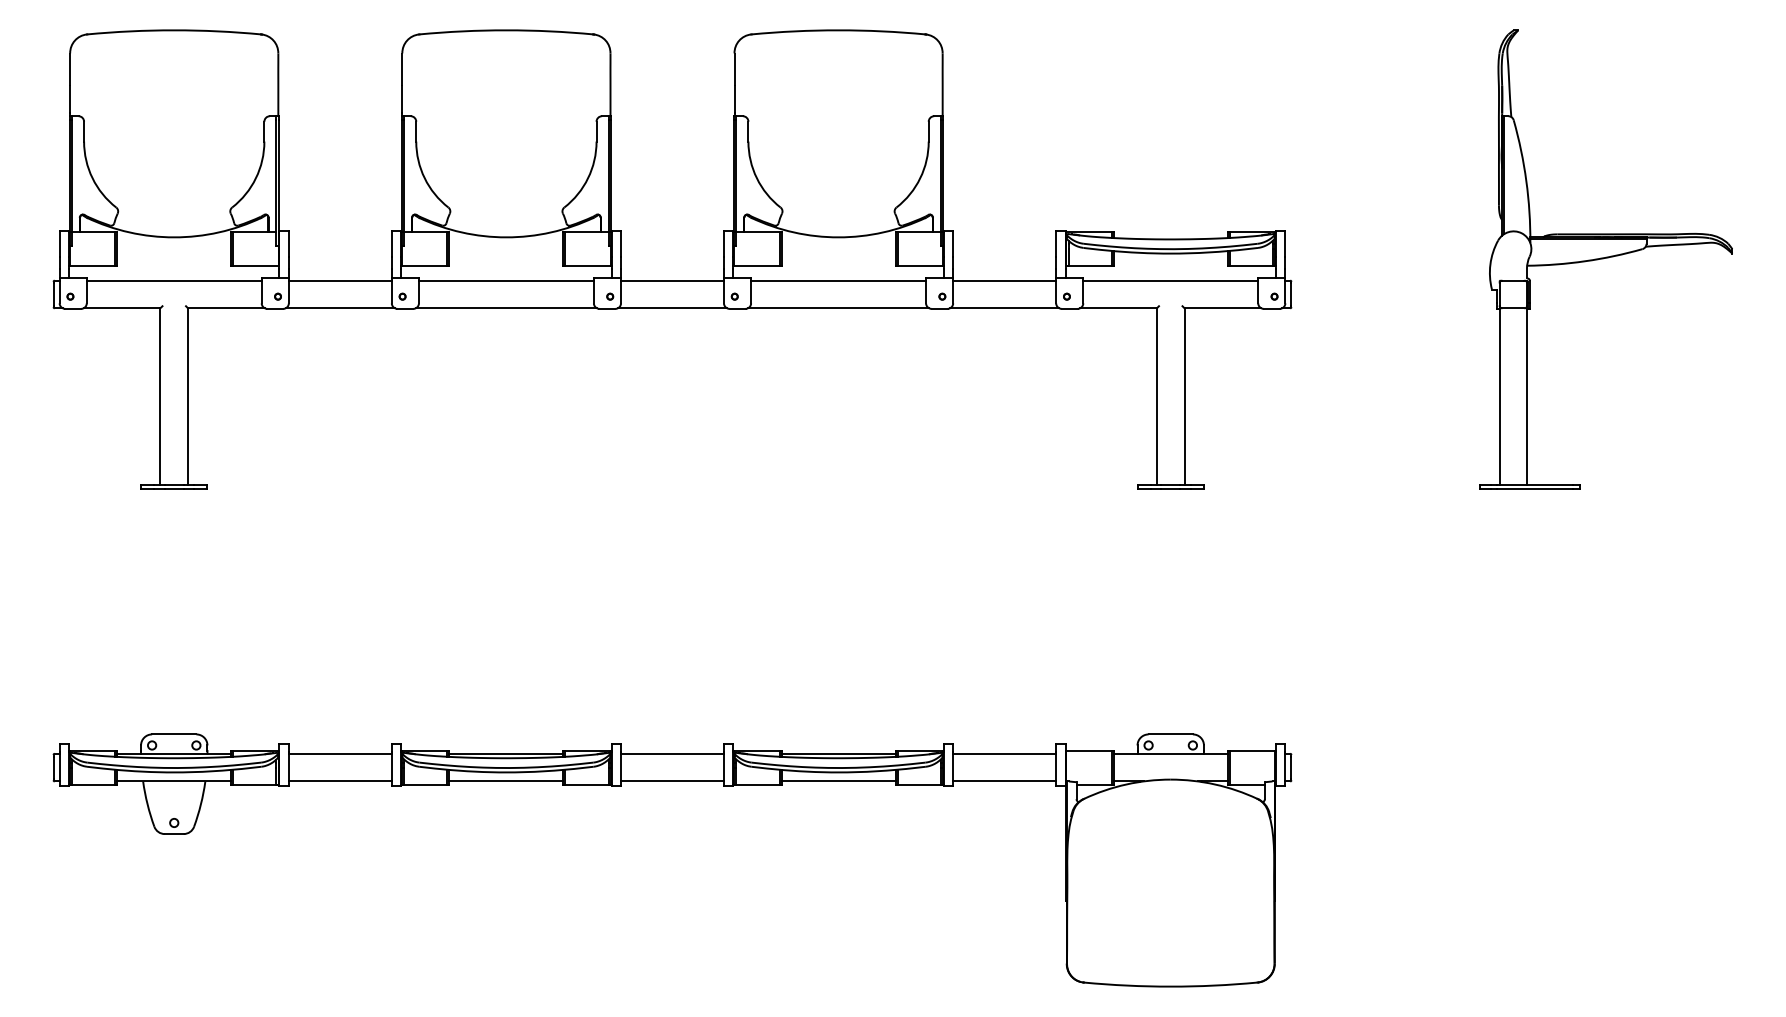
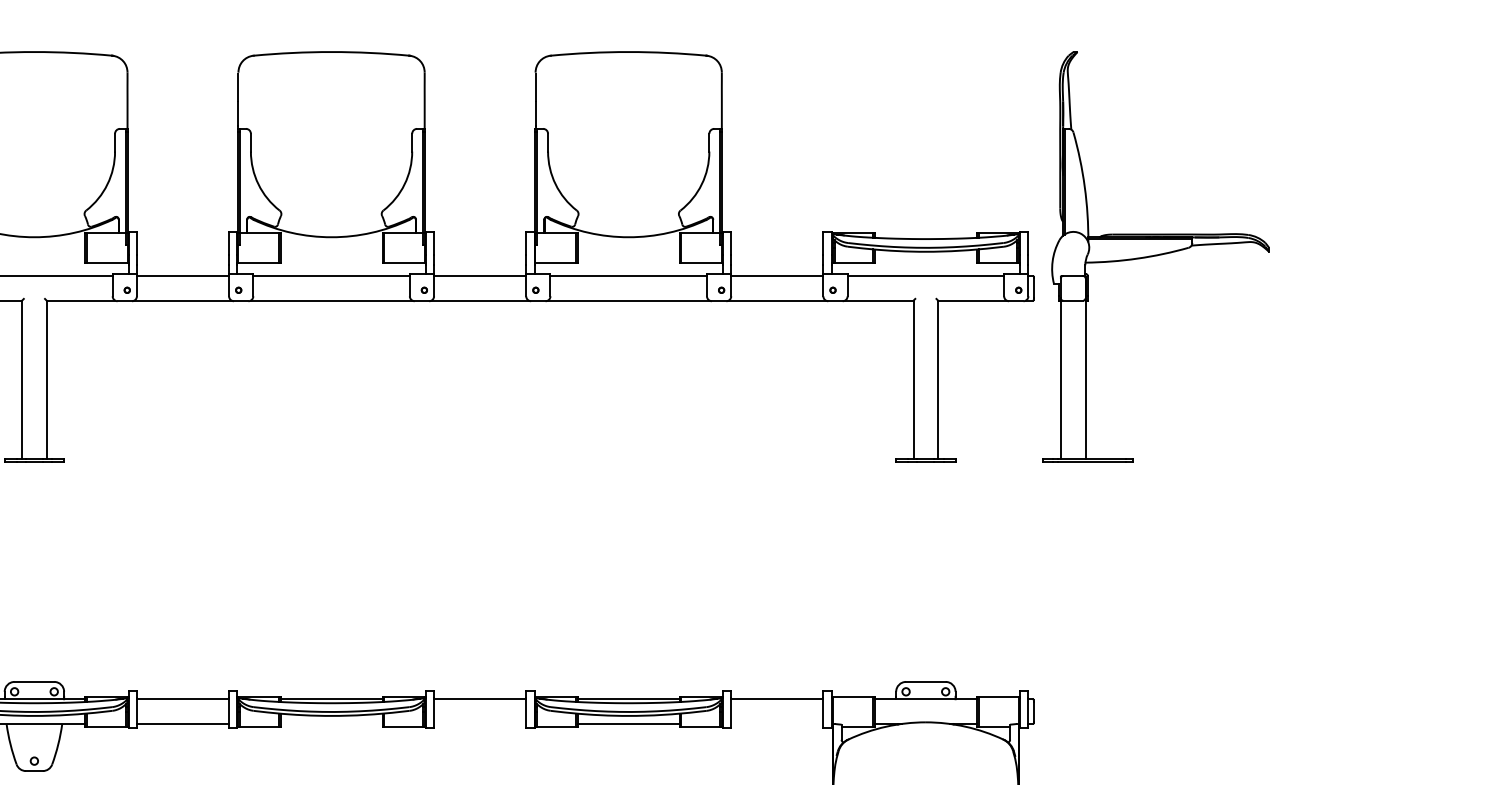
part: (1605, 259) -> (1155, 257), moved
line: (506, 781) -> (331, 724), removed
line: (672, 781) -> (480, 724), removed
line: (1004, 781) -> (777, 724), removed

